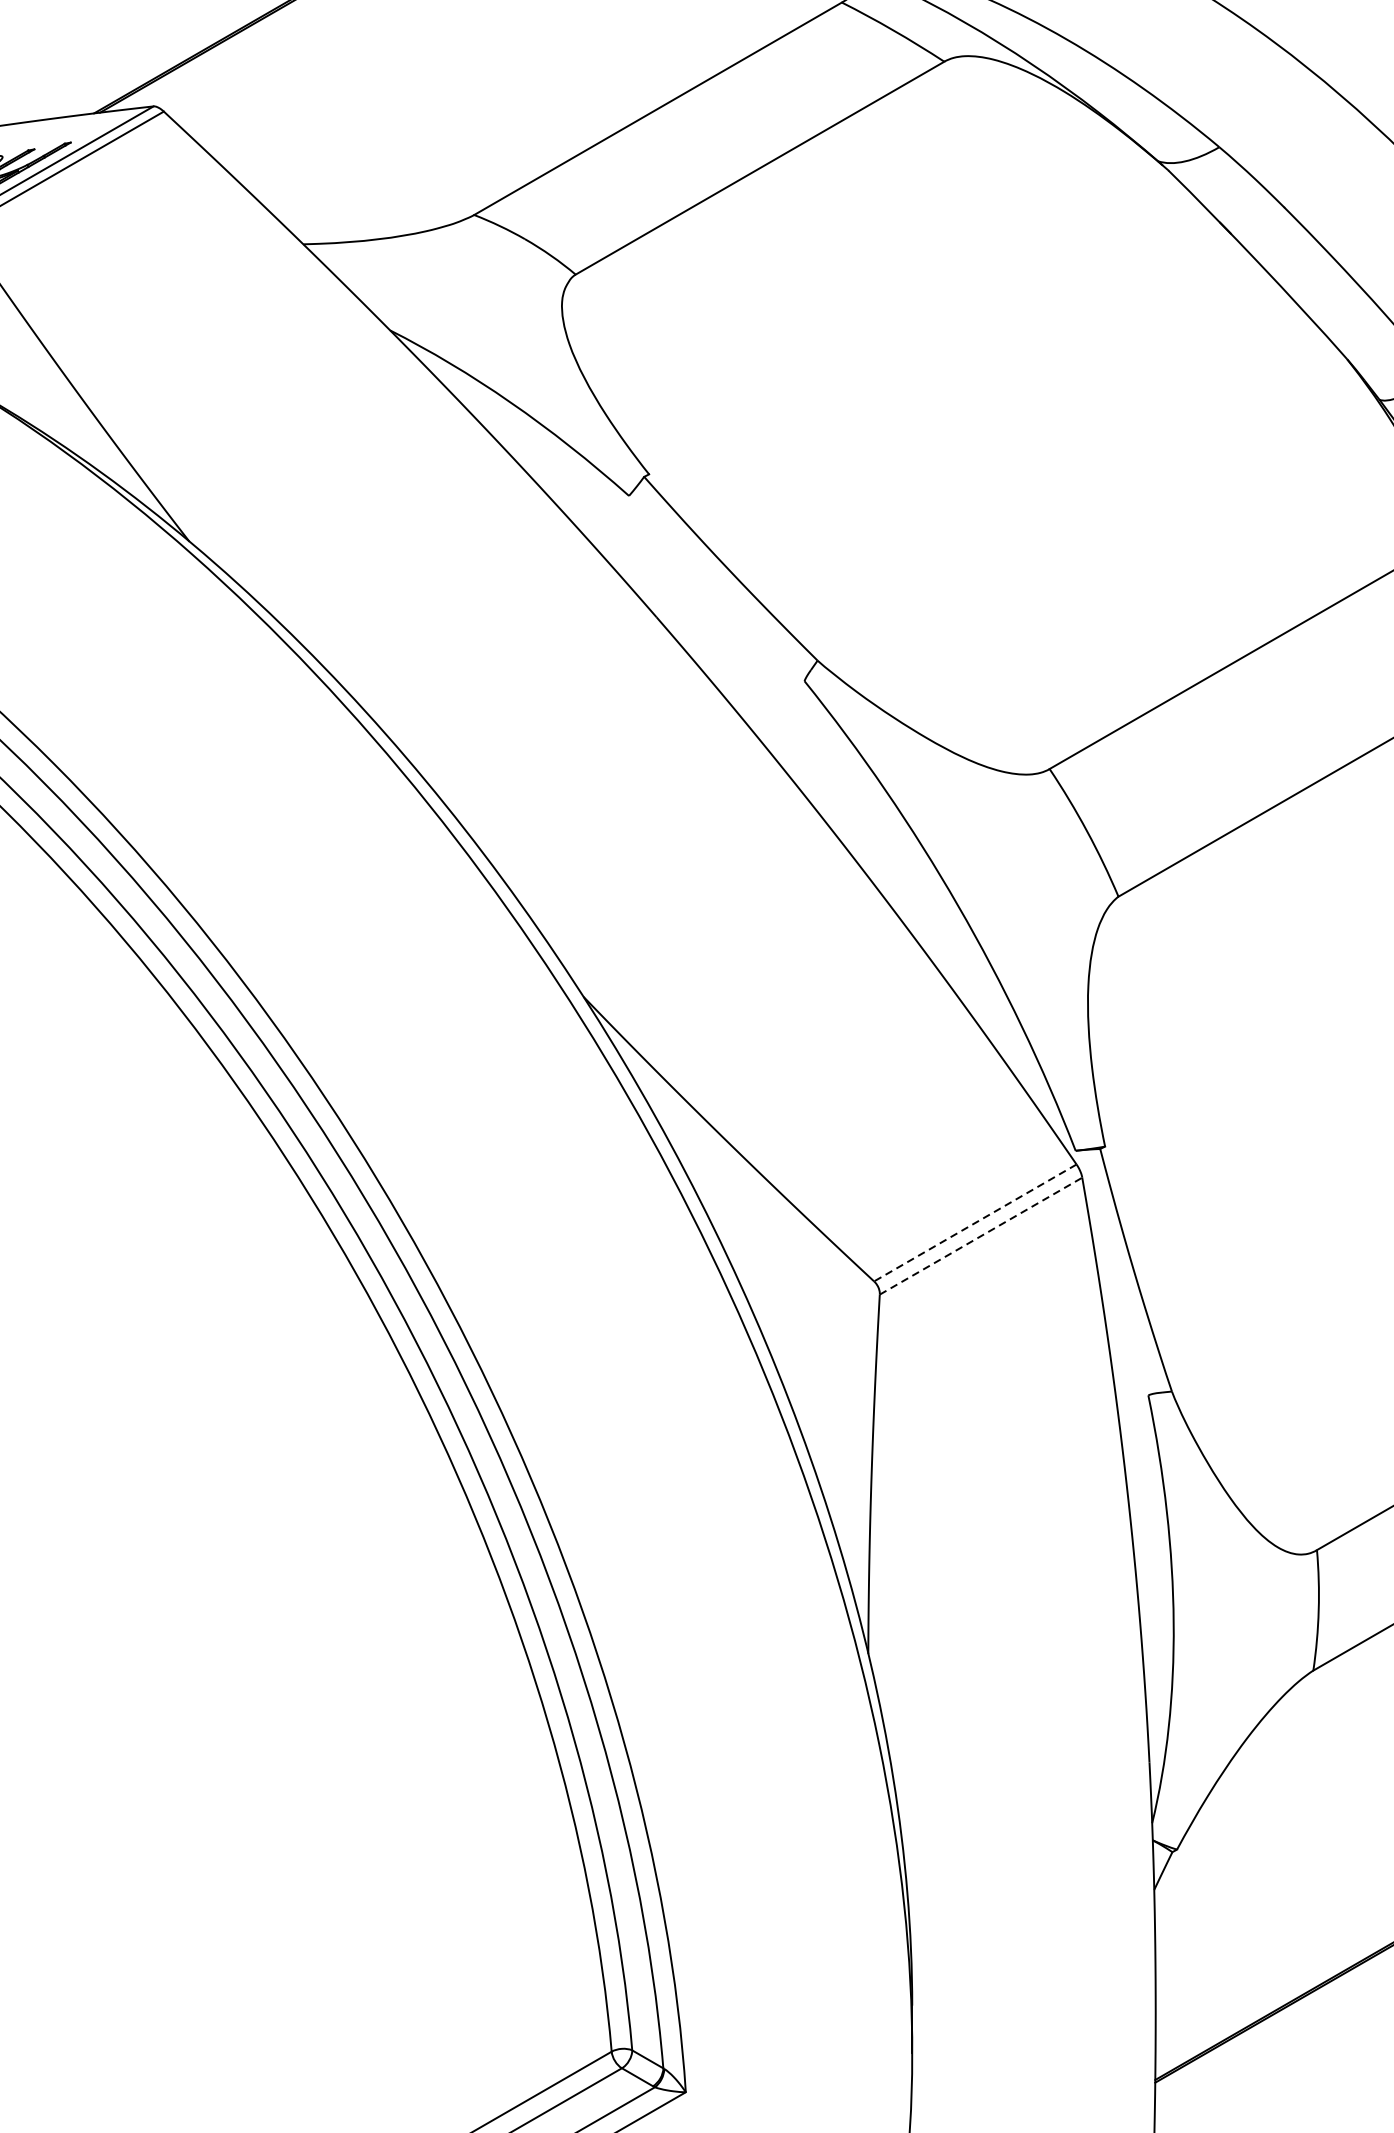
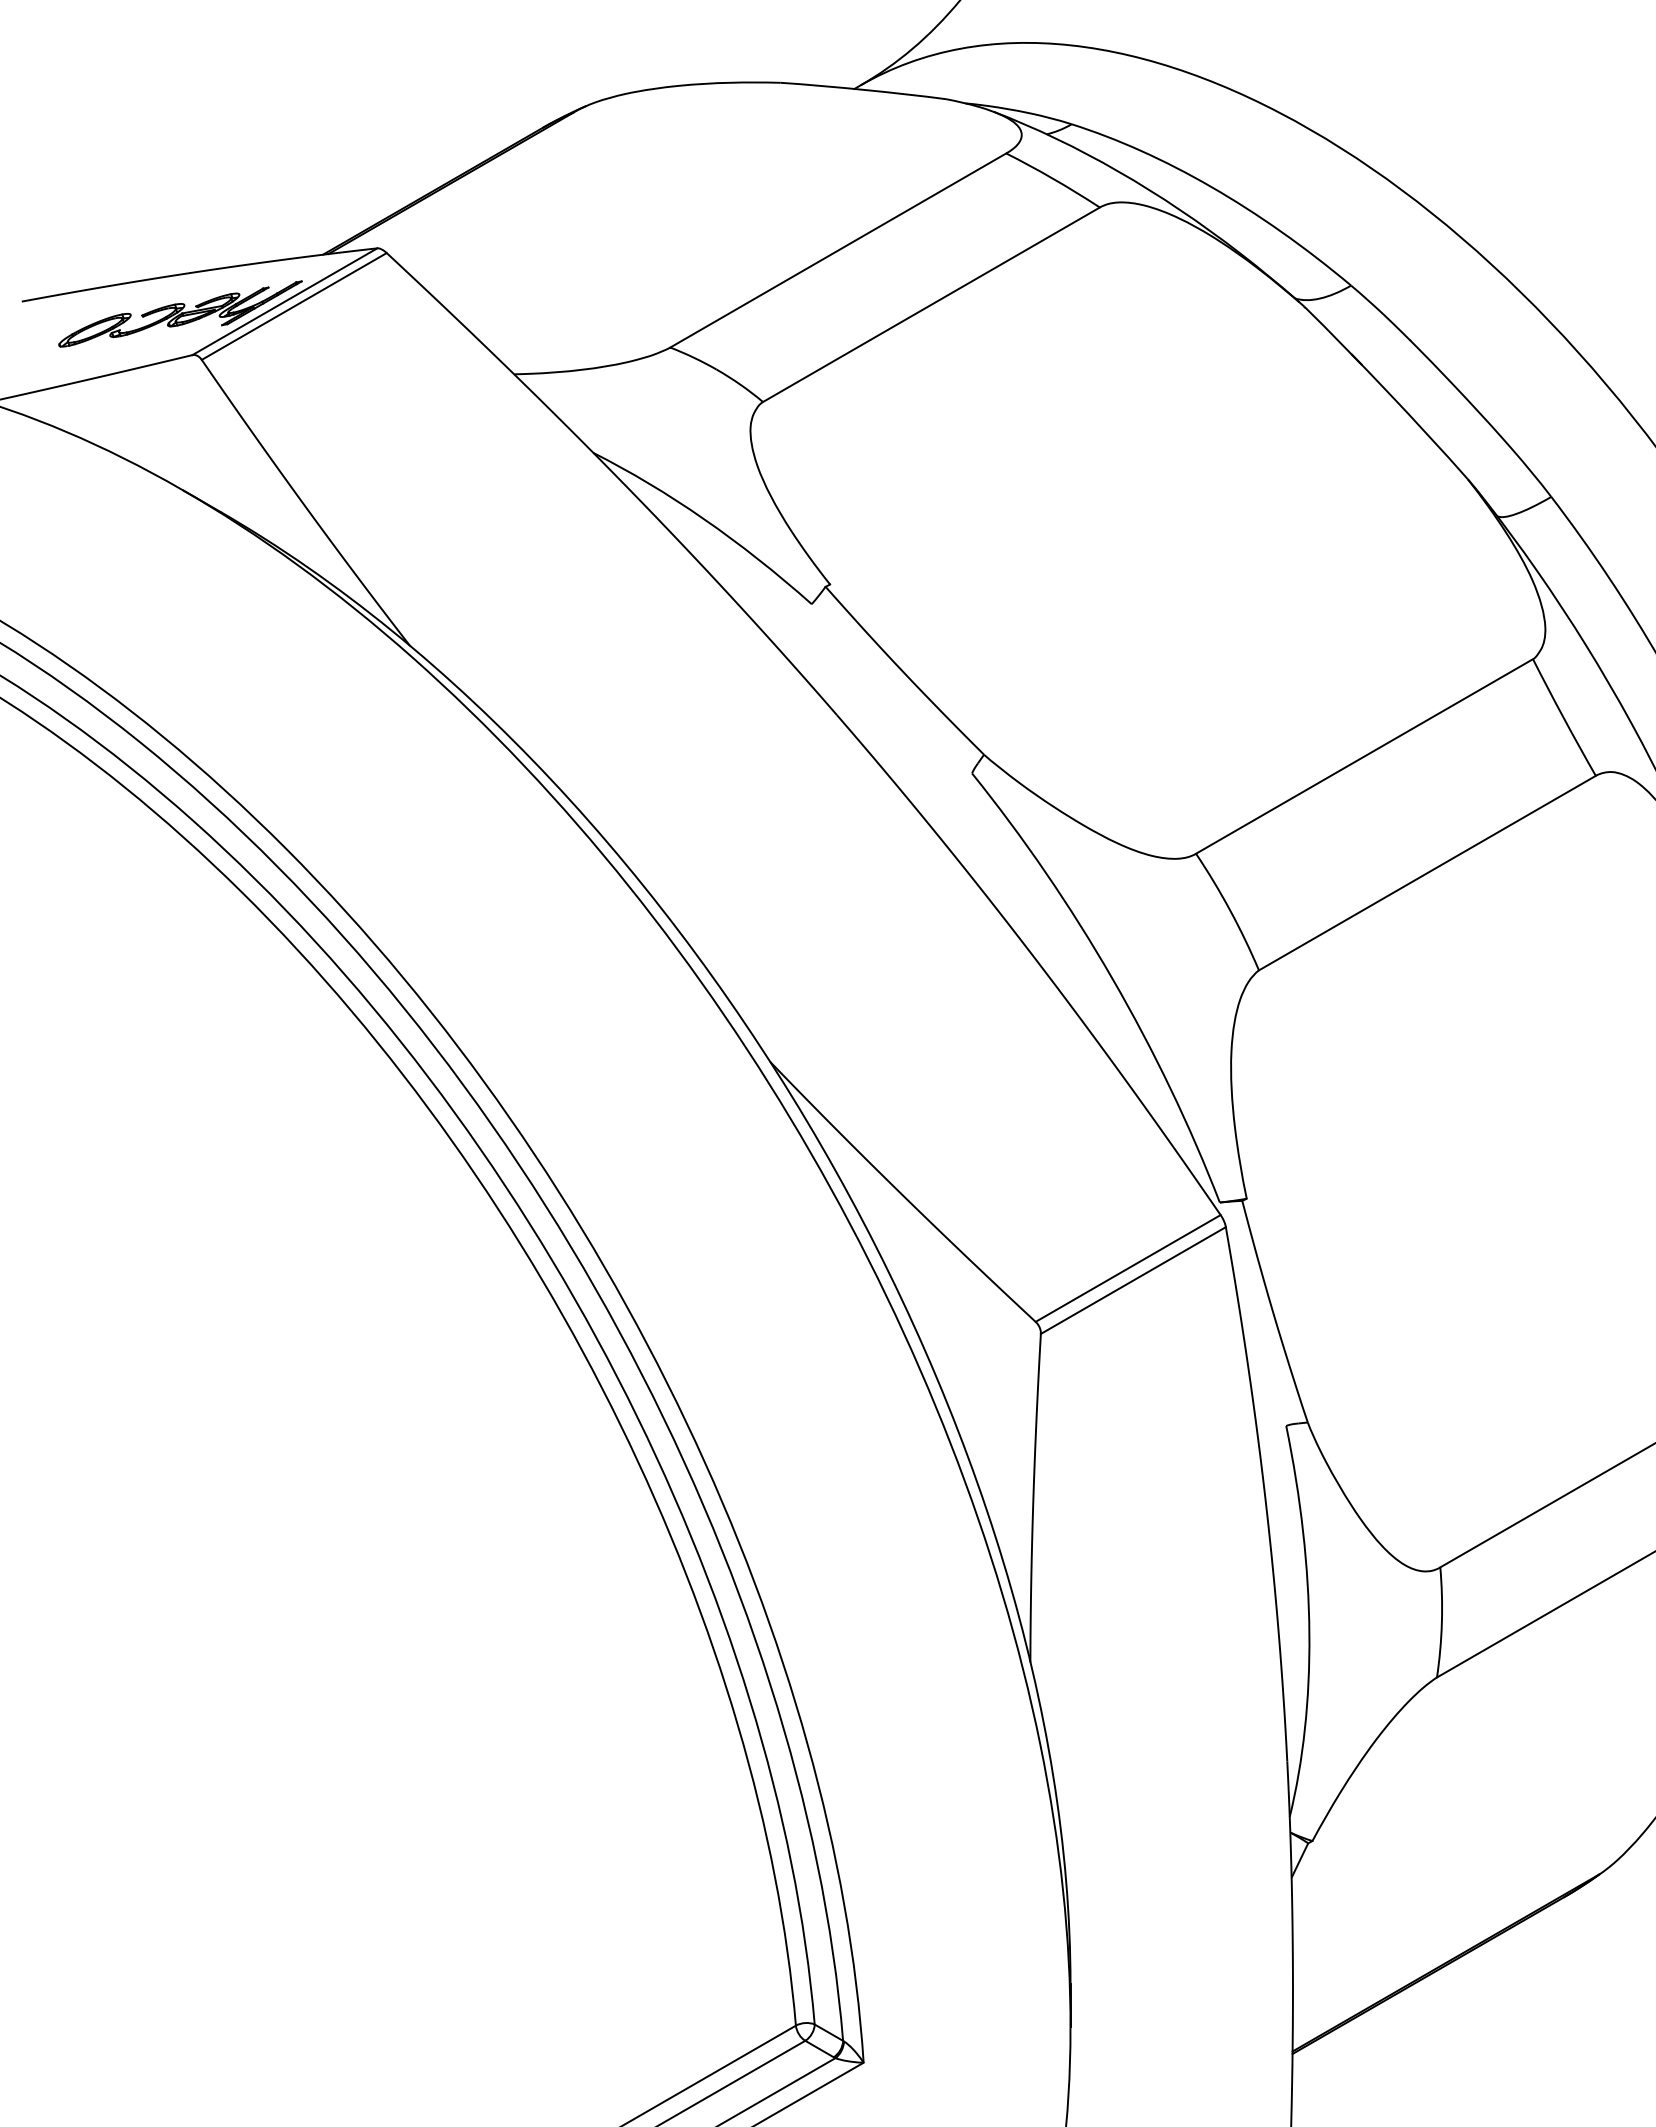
line: (975, 1222) -> (1128, 1268), dashed -> solid
line: (981, 1236) -> (1133, 1280), dashed -> solid

